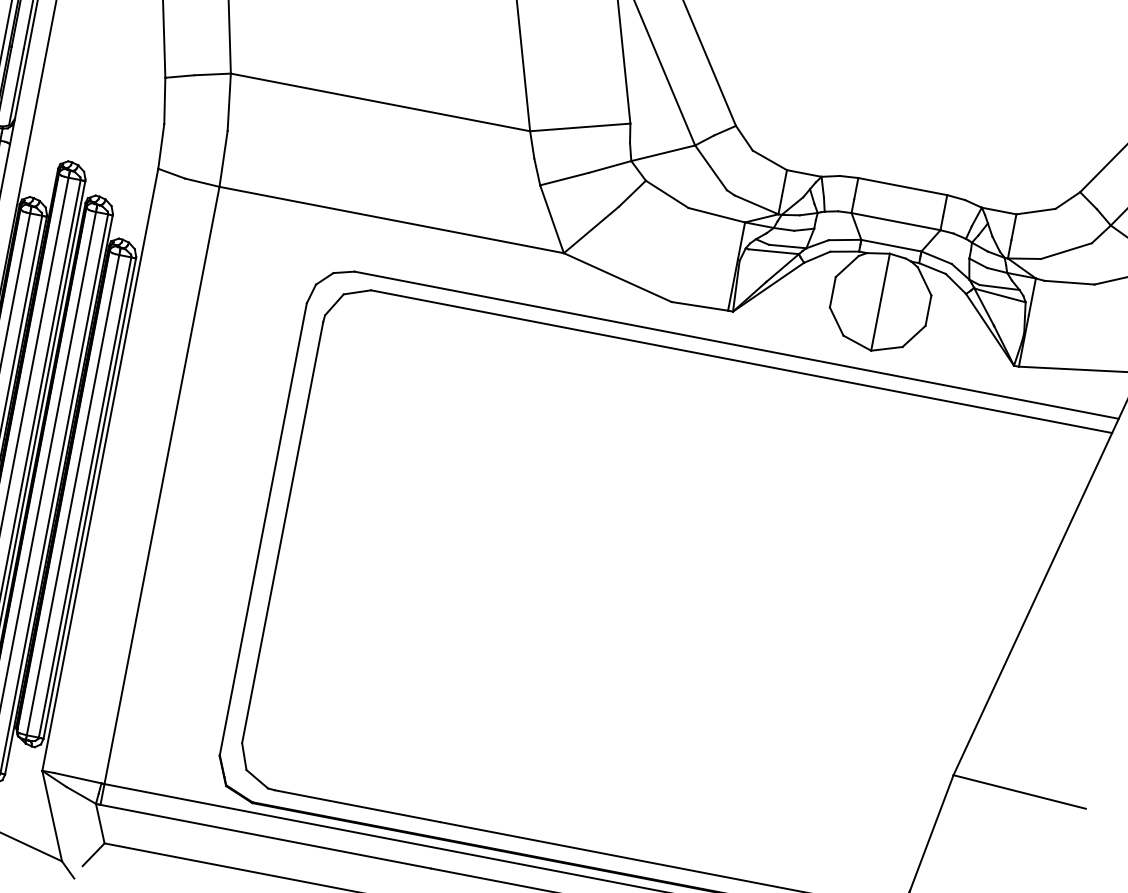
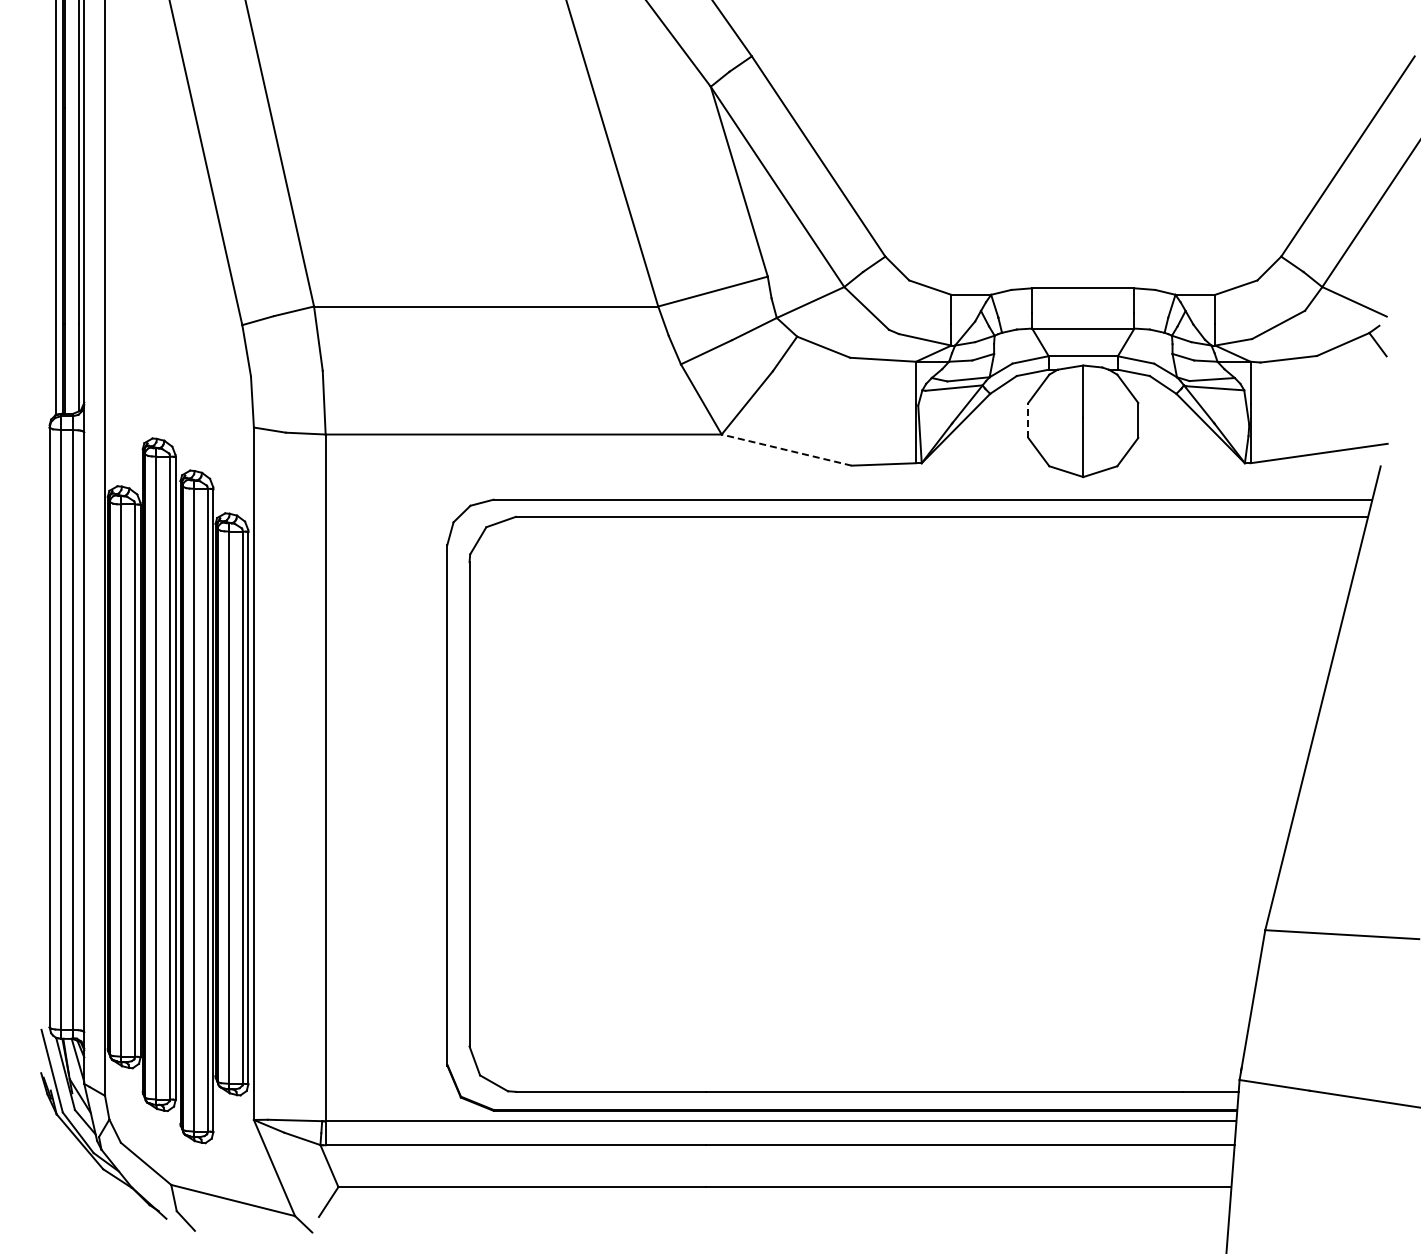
line: (617, 277) -> (786, 450), solid -> dashed
line: (833, 291) -> (1028, 419), solid -> dashed

